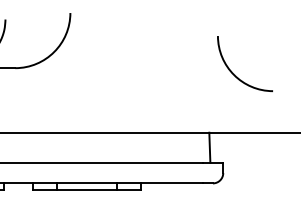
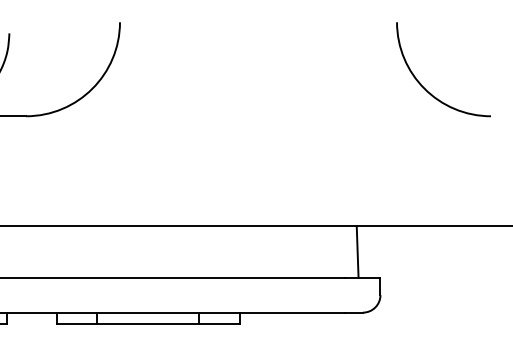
arc: (234, 73) -> (425, 86), moved

